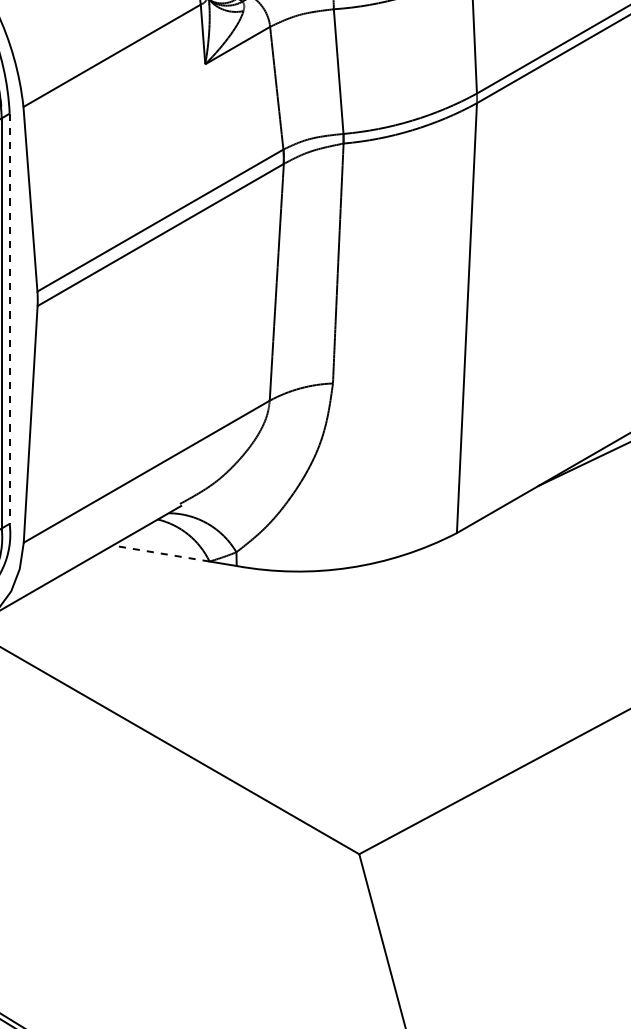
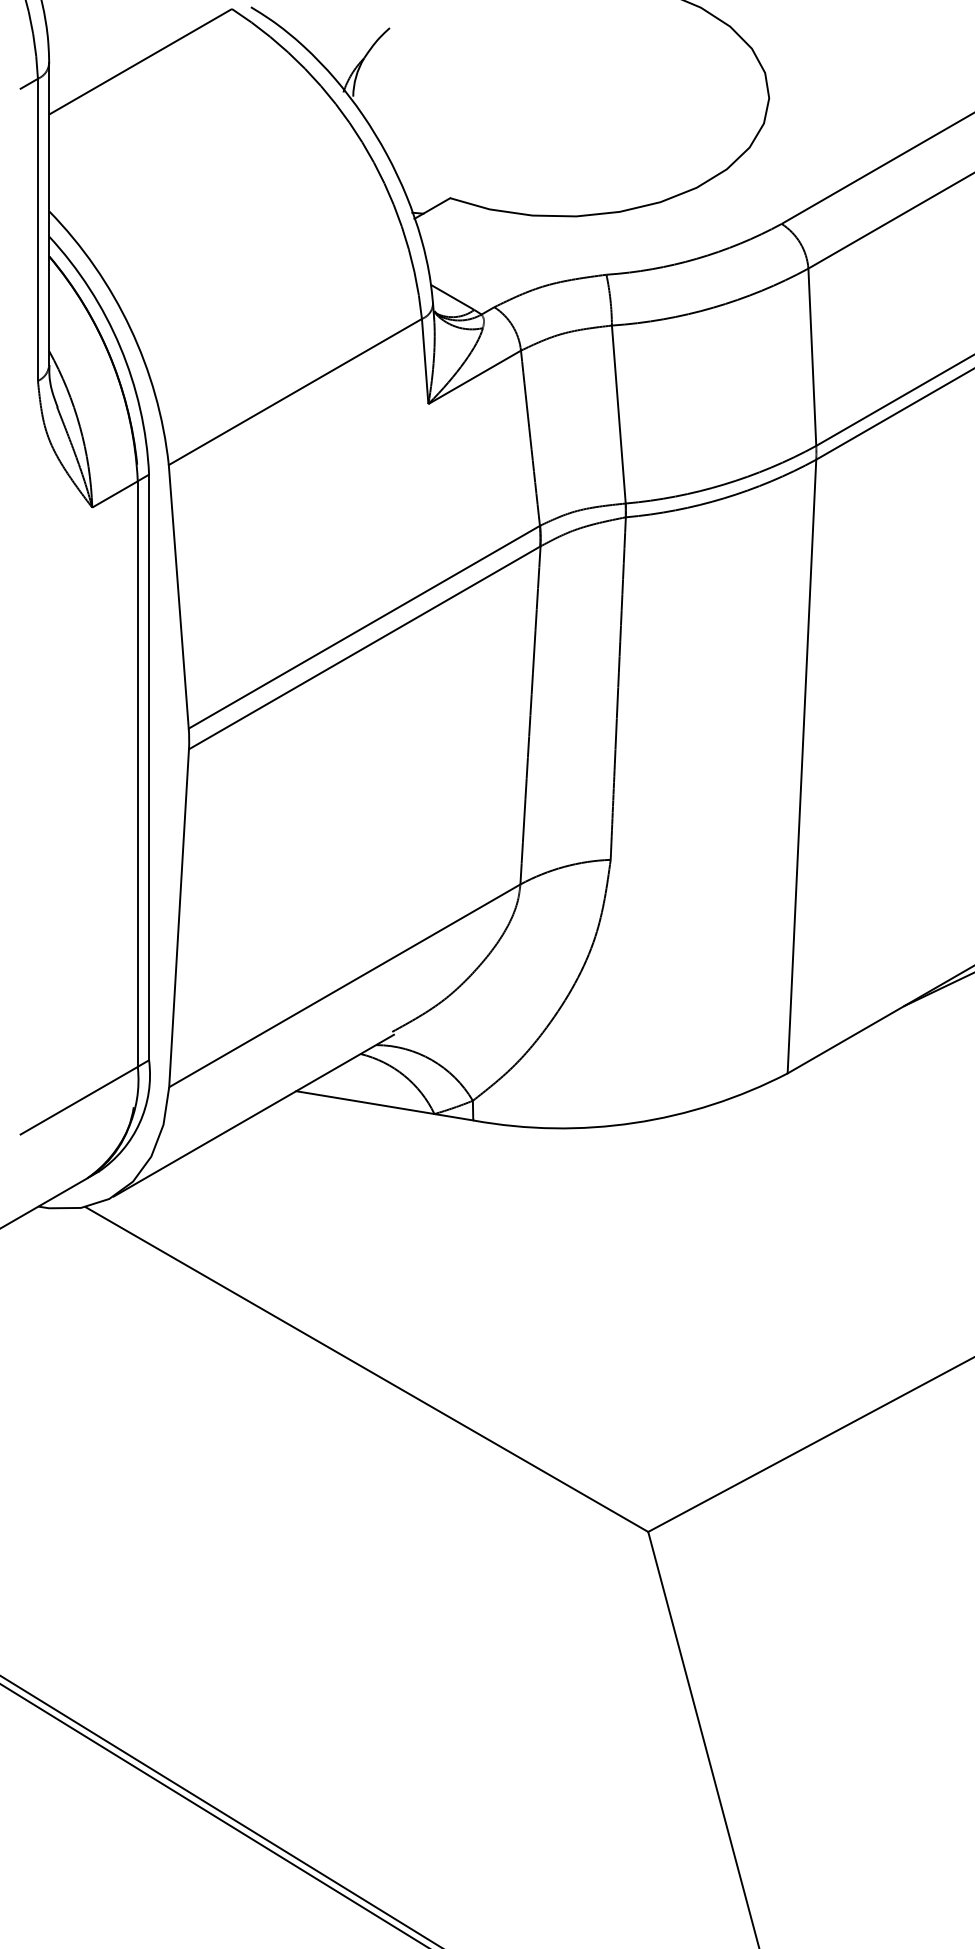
line: (9, 318) -> (149, 767), dashed -> solid
line: (160, 553) -> (364, 1102), dashed -> solid

